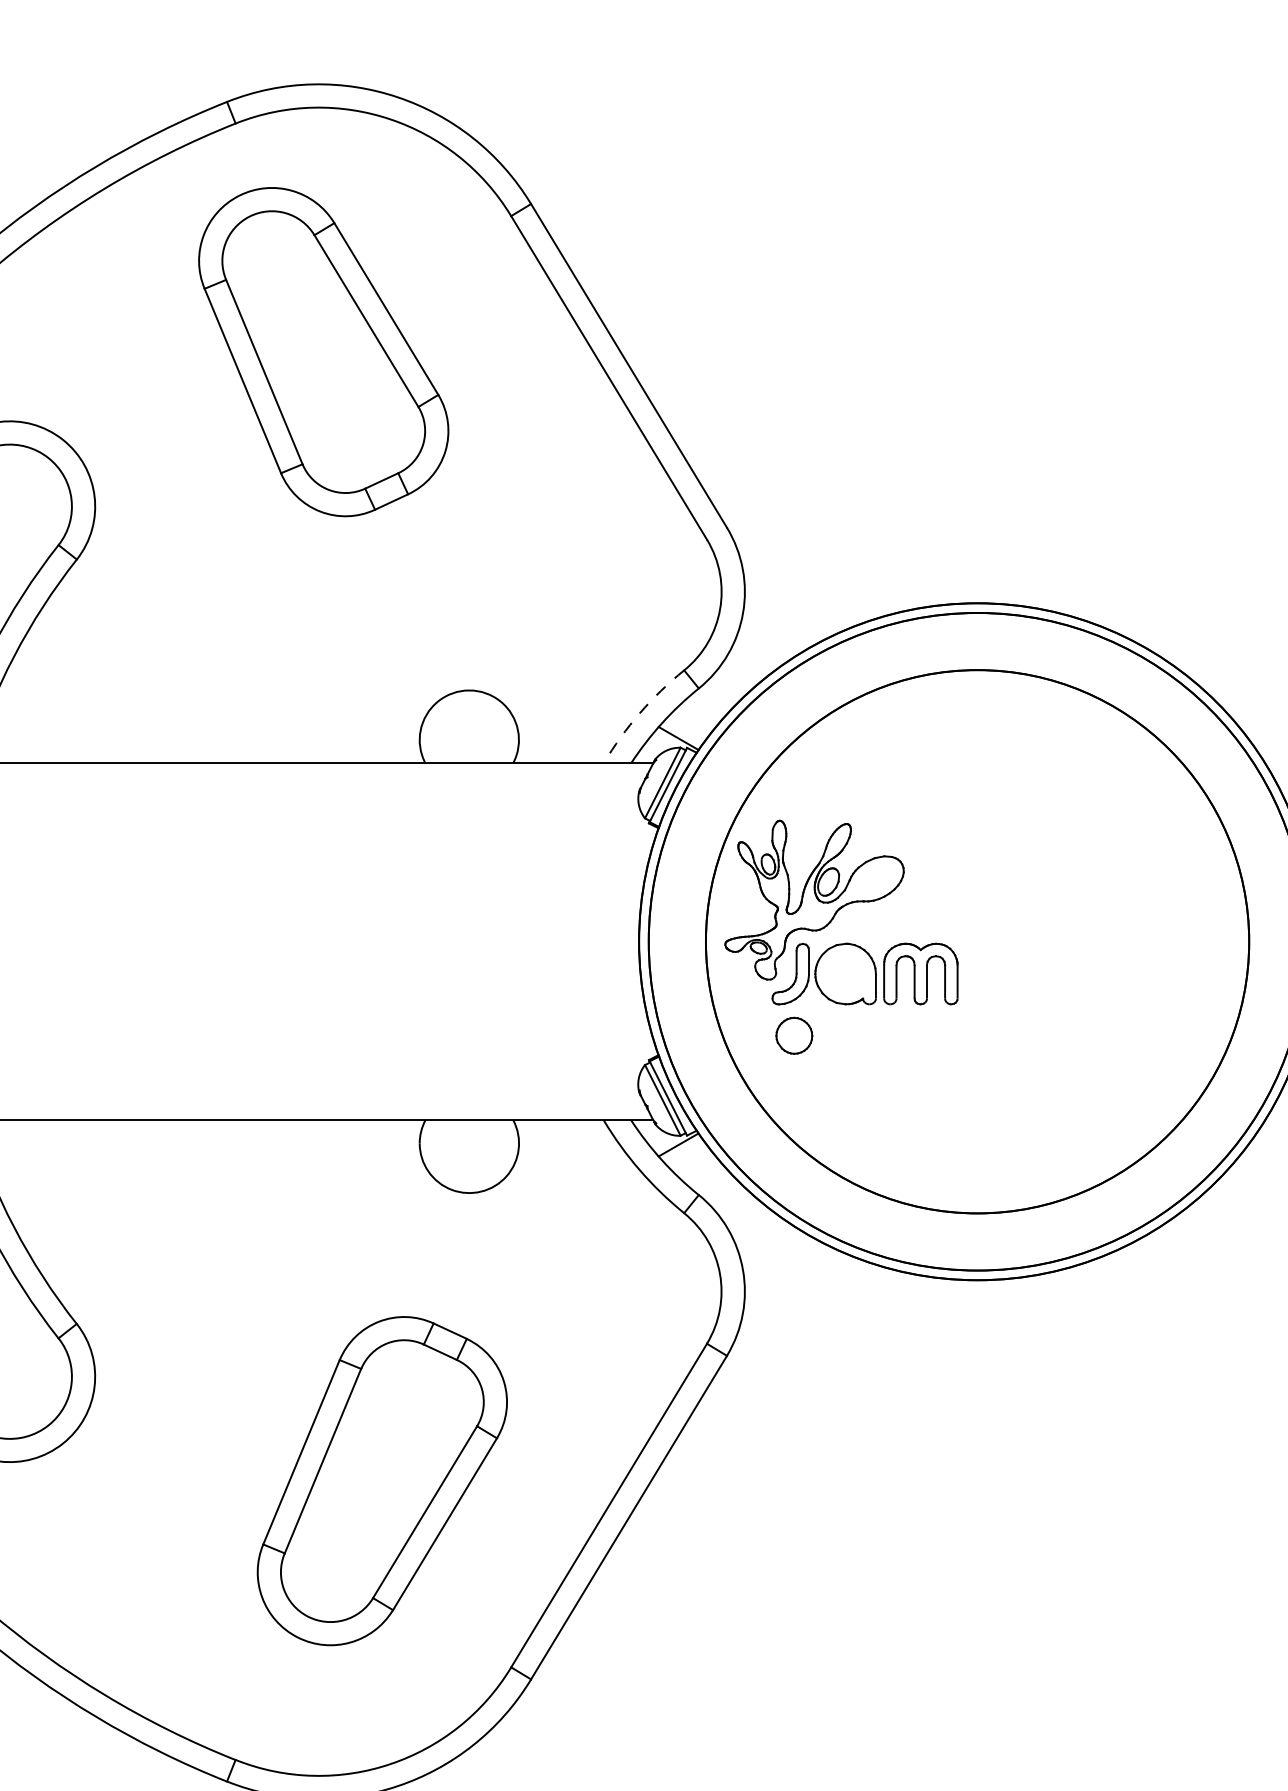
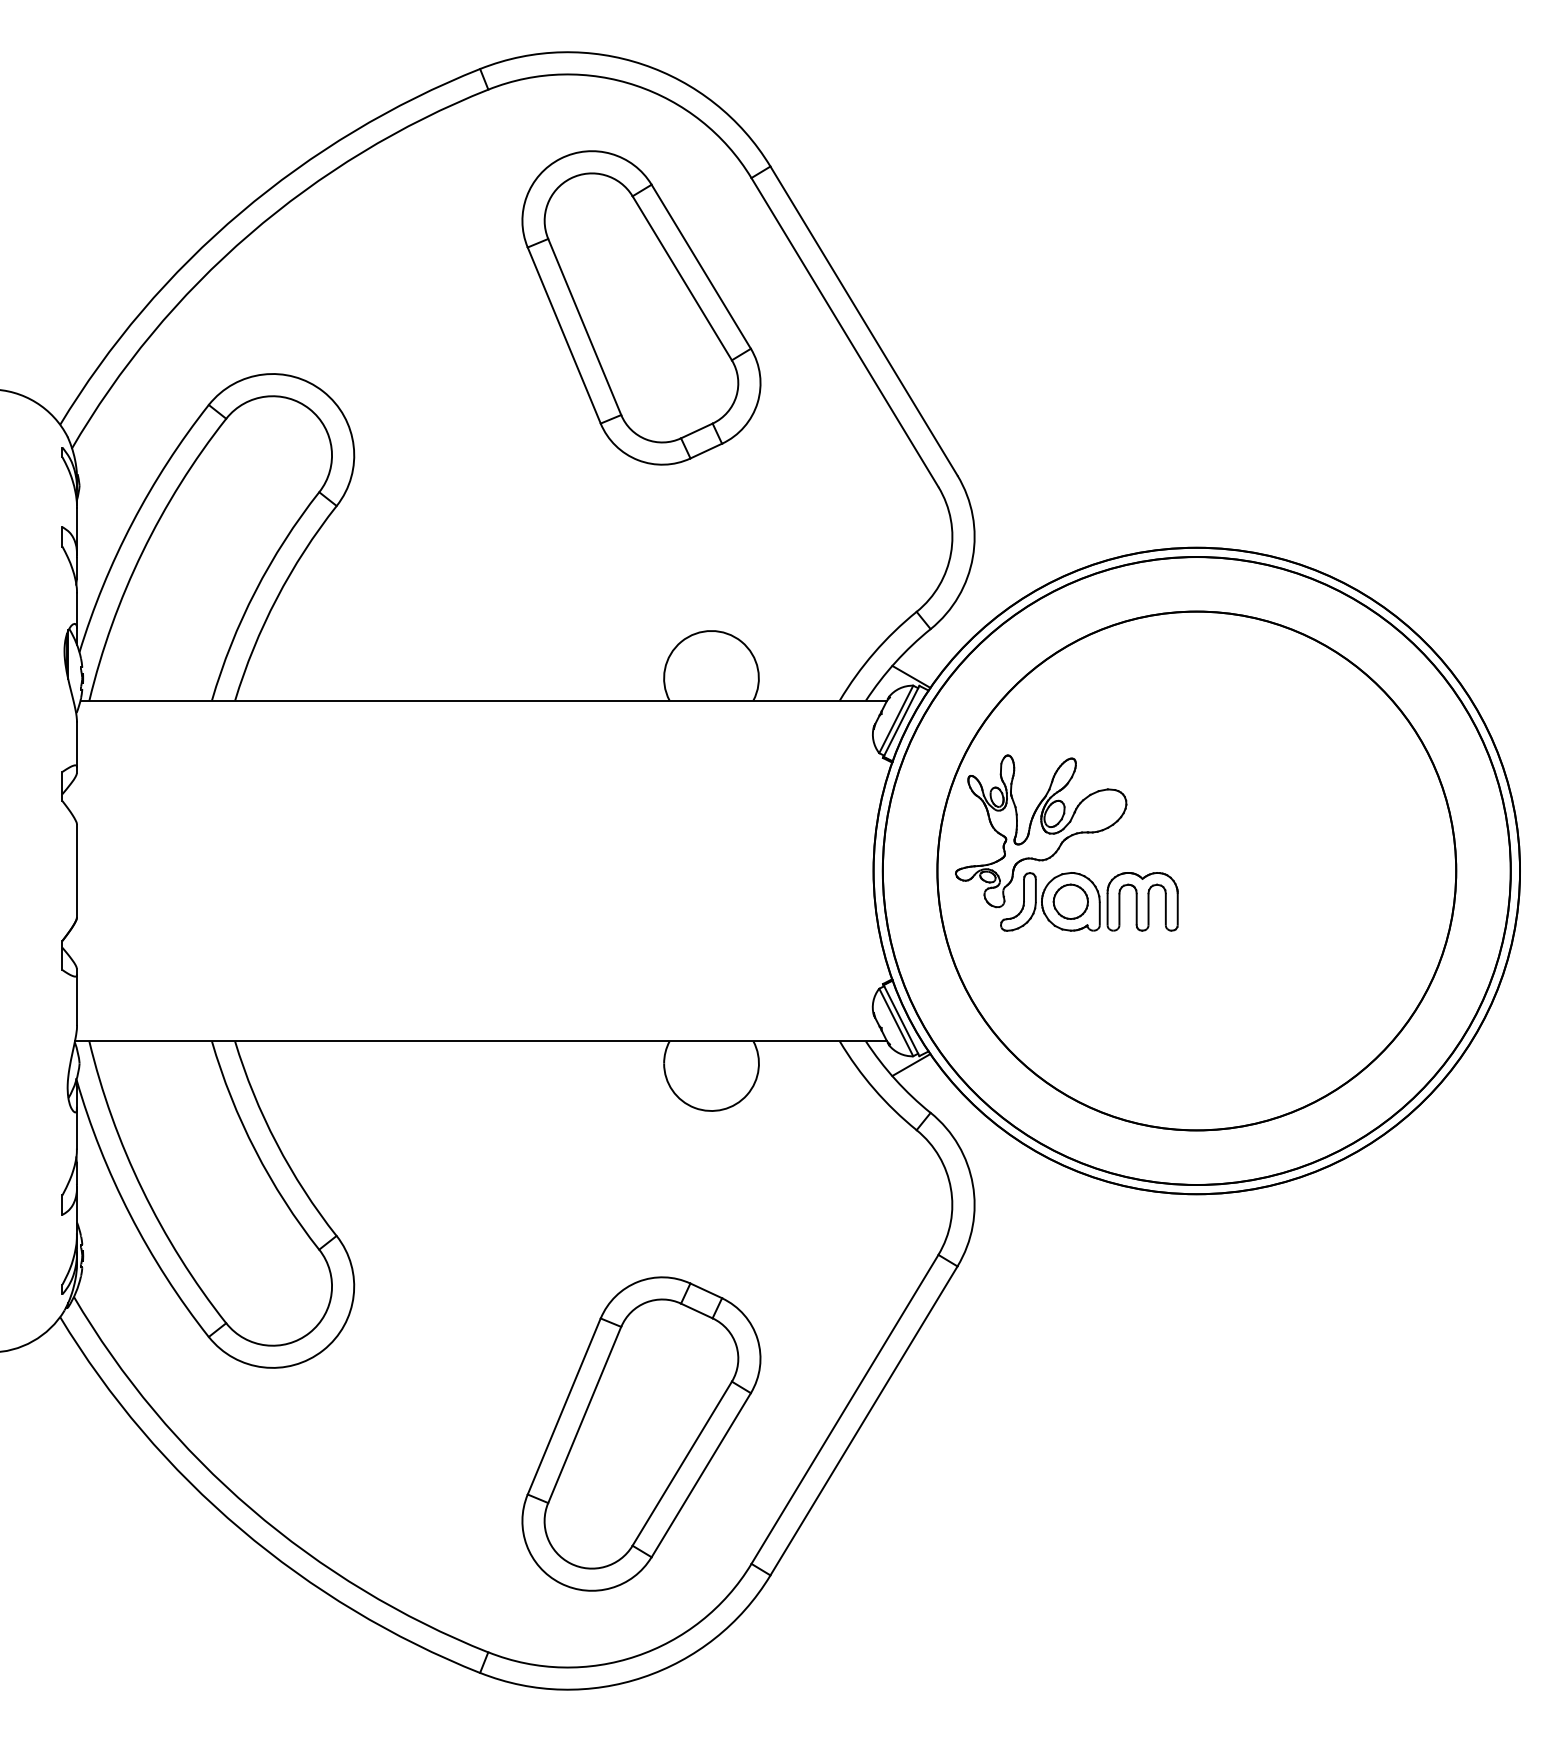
part: (323, 351) -> (641, 307), moved
arc: (640, 712) -> (874, 652), dashed -> solid
part: (793, 1035) -> (1070, 901), moved
part: (382, 1480) -> (641, 1433), moved

